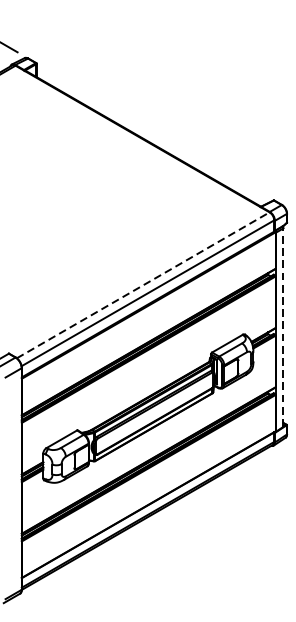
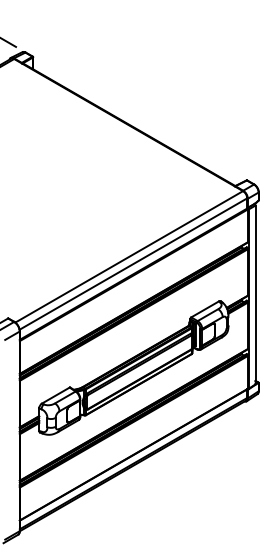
line: (143, 284) -> (129, 256), dashed -> solid
line: (283, 327) -> (255, 294), dashed -> solid

